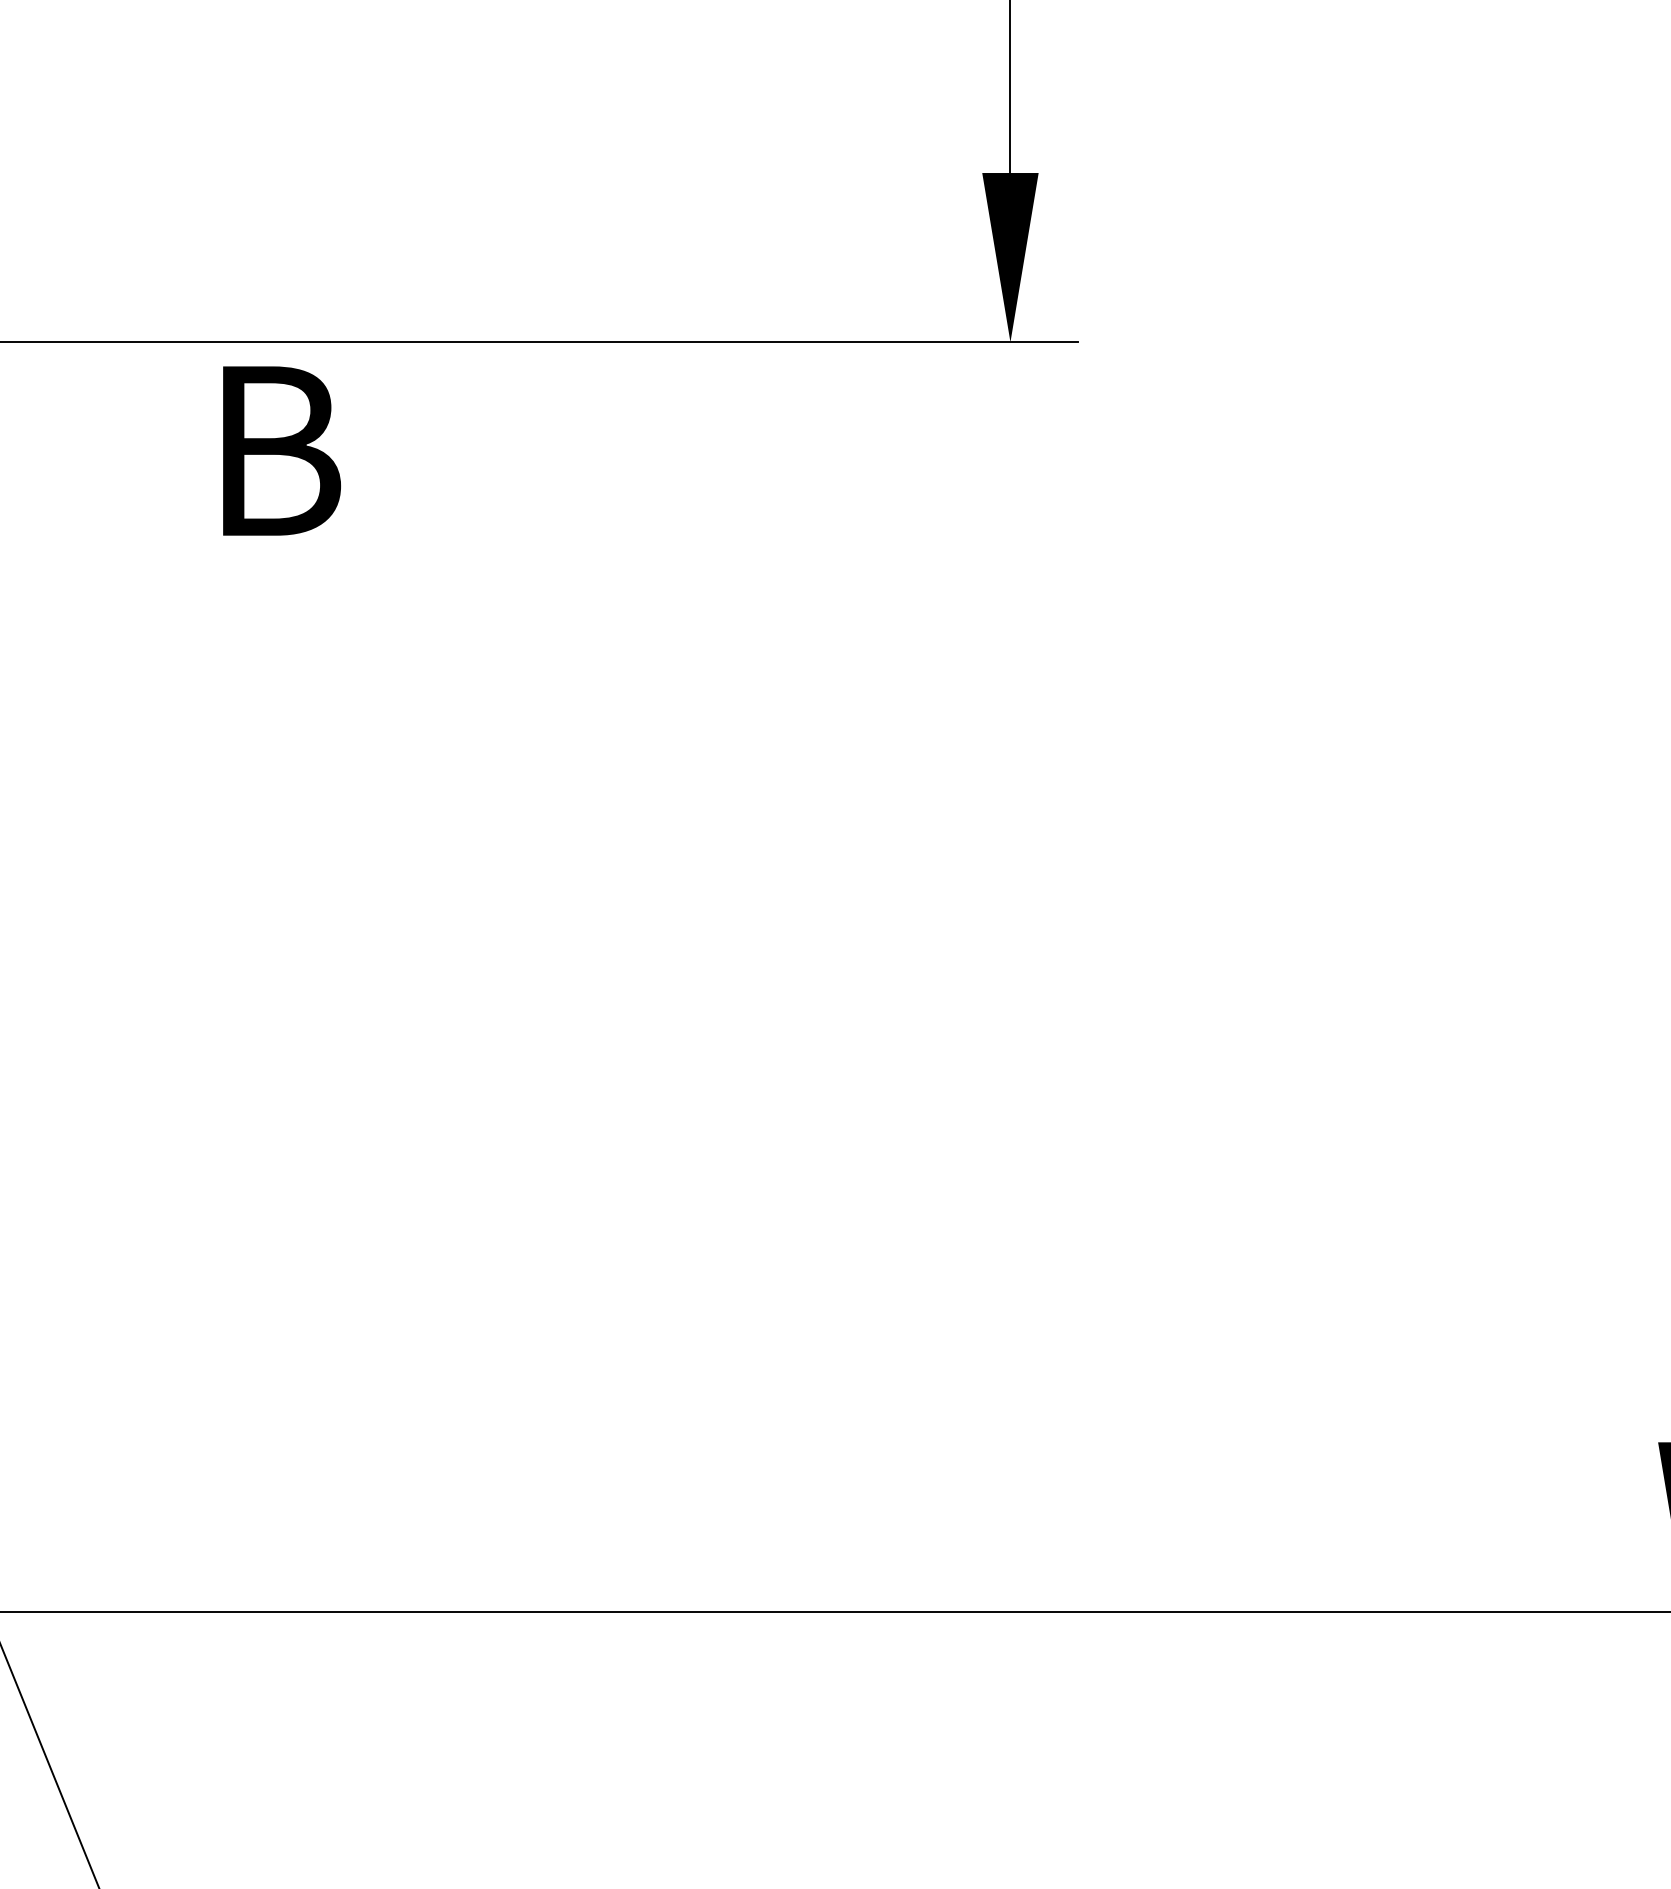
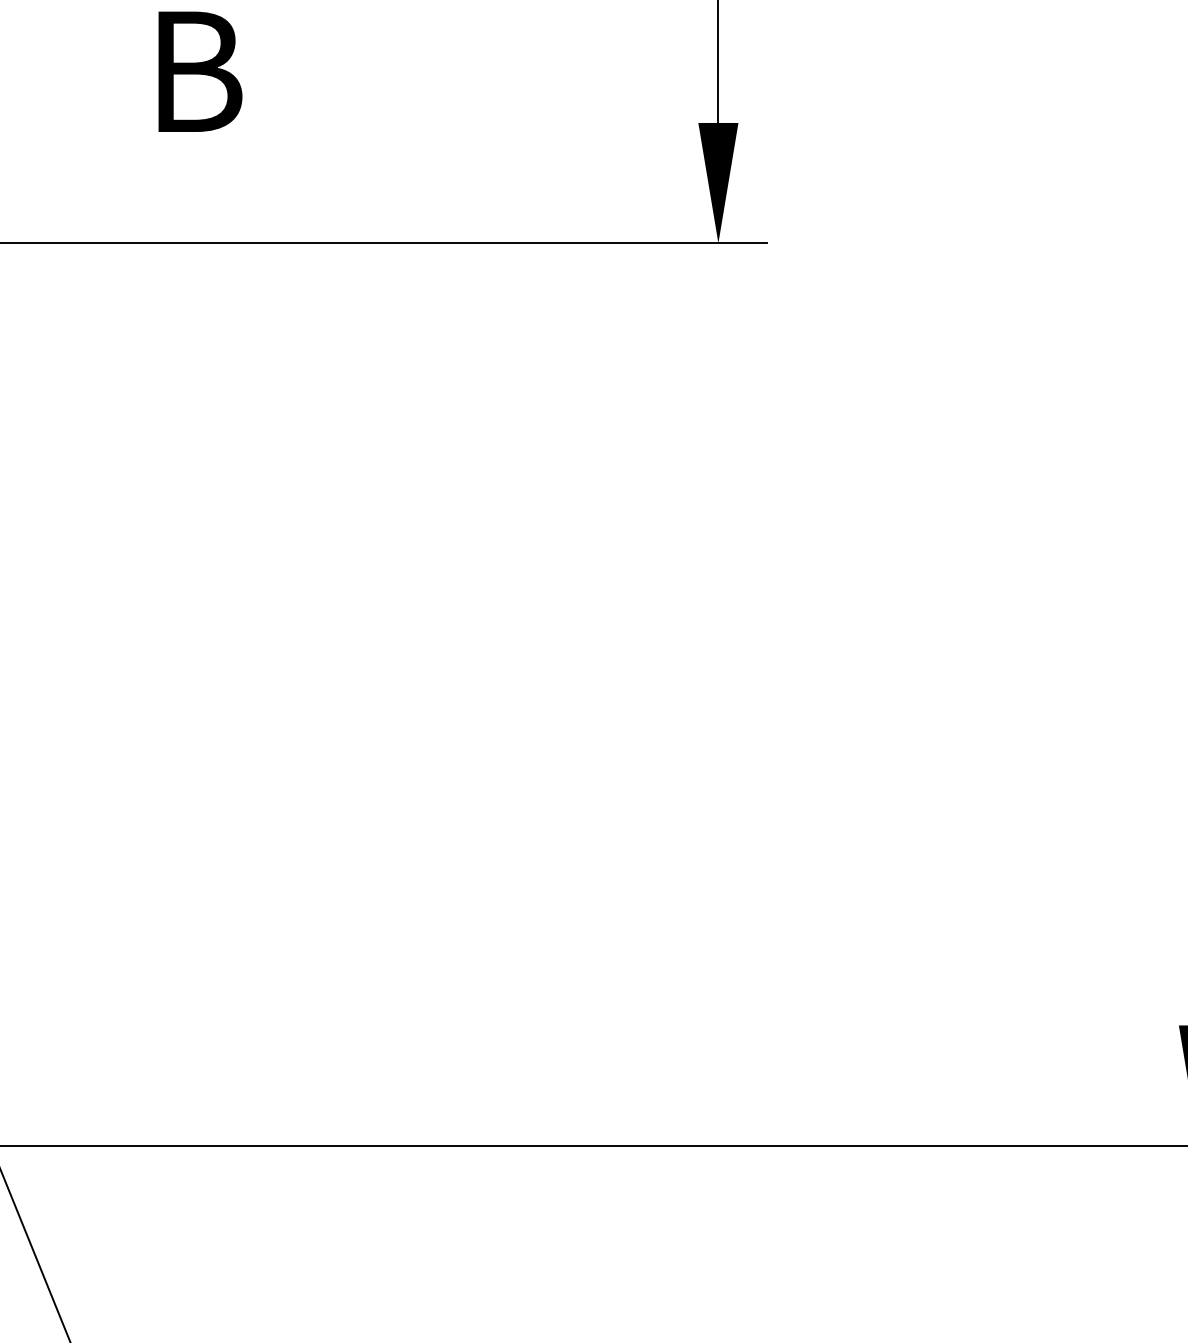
text: (281, 450) -> (200, 71), moved

